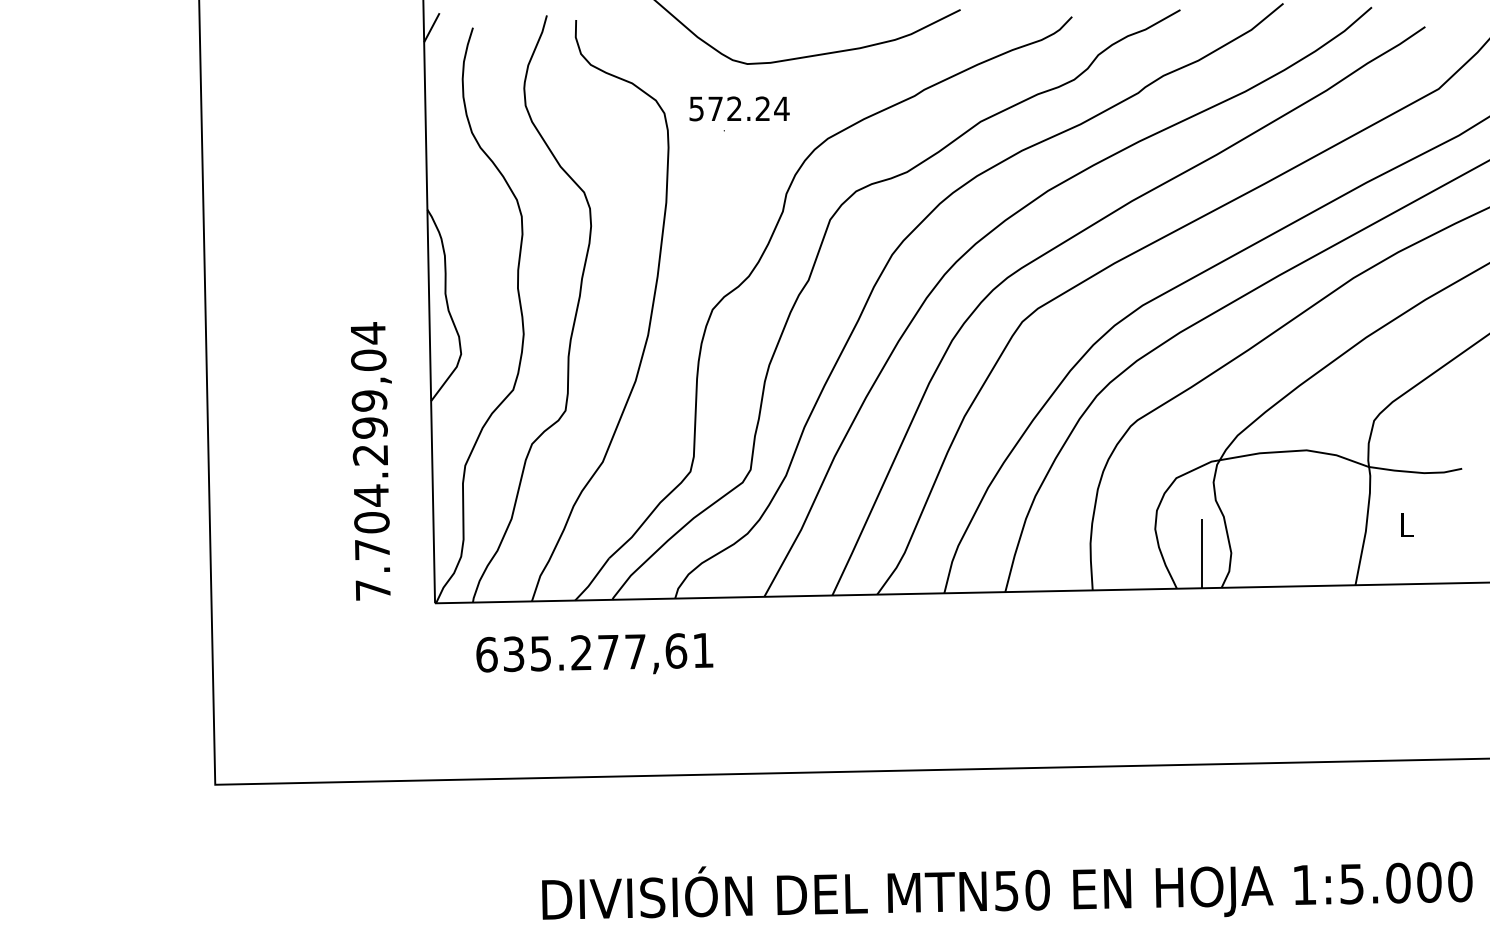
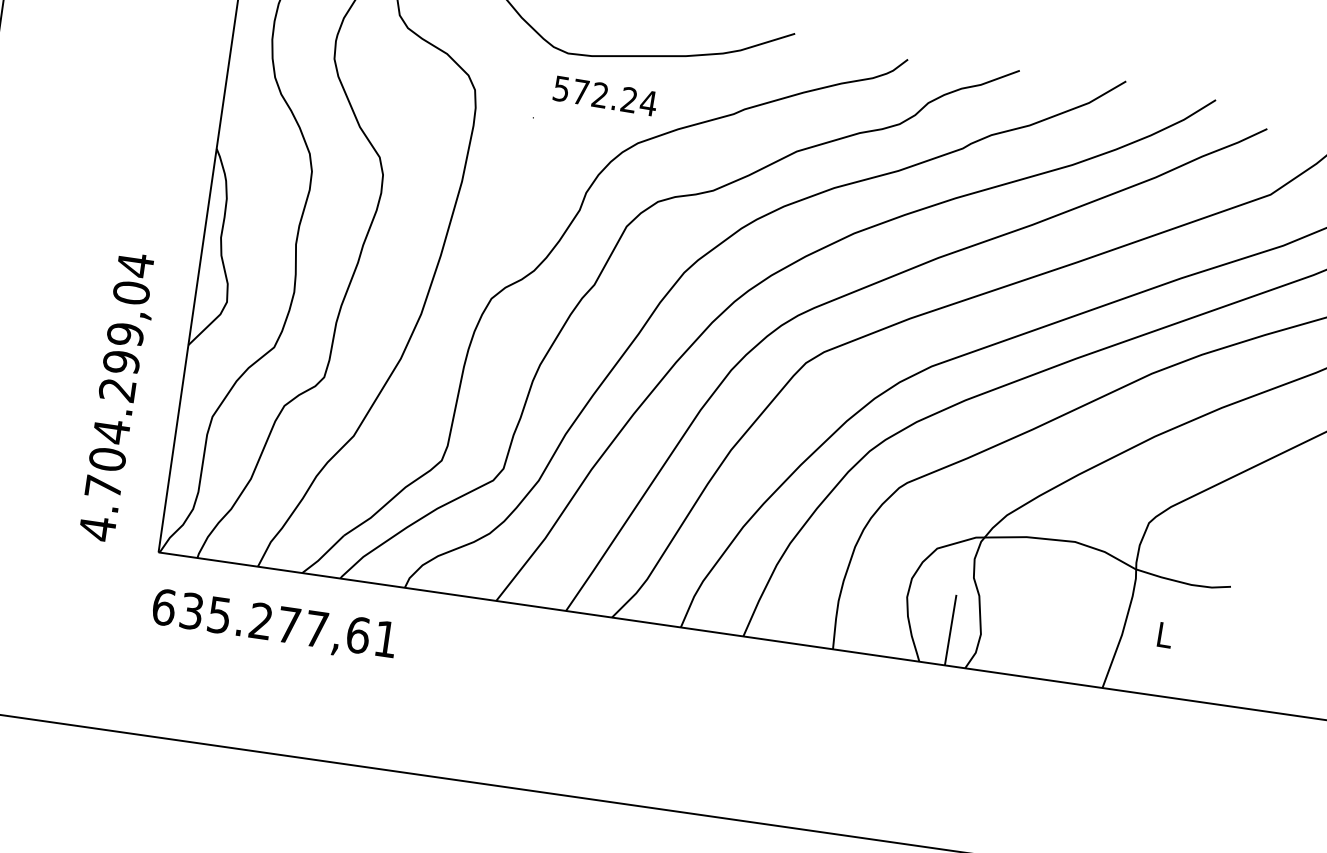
text: (739, 108) -> (605, 95), moved
text: (372, 590) -> (96, 528), 7.704.299,04 -> 4.704.299,04
text: (594, 653) -> (274, 624), moved

